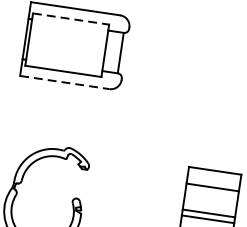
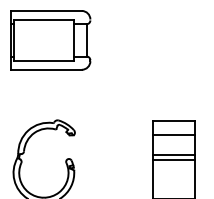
line: (71, 19) -> (44, 19), dashed -> solid
line: (65, 82) -> (46, 69), dashed -> solid

